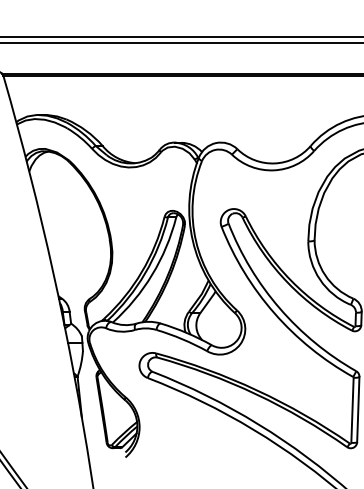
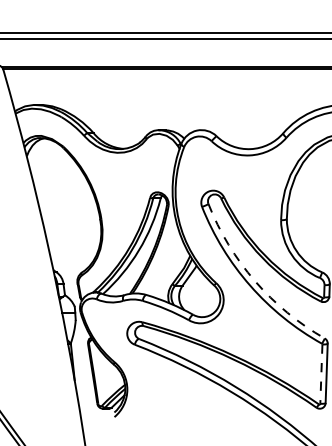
arc: (280, 308) -> (255, 281), solid -> dashed
line: (352, 410) -> (321, 374), solid -> dashed

